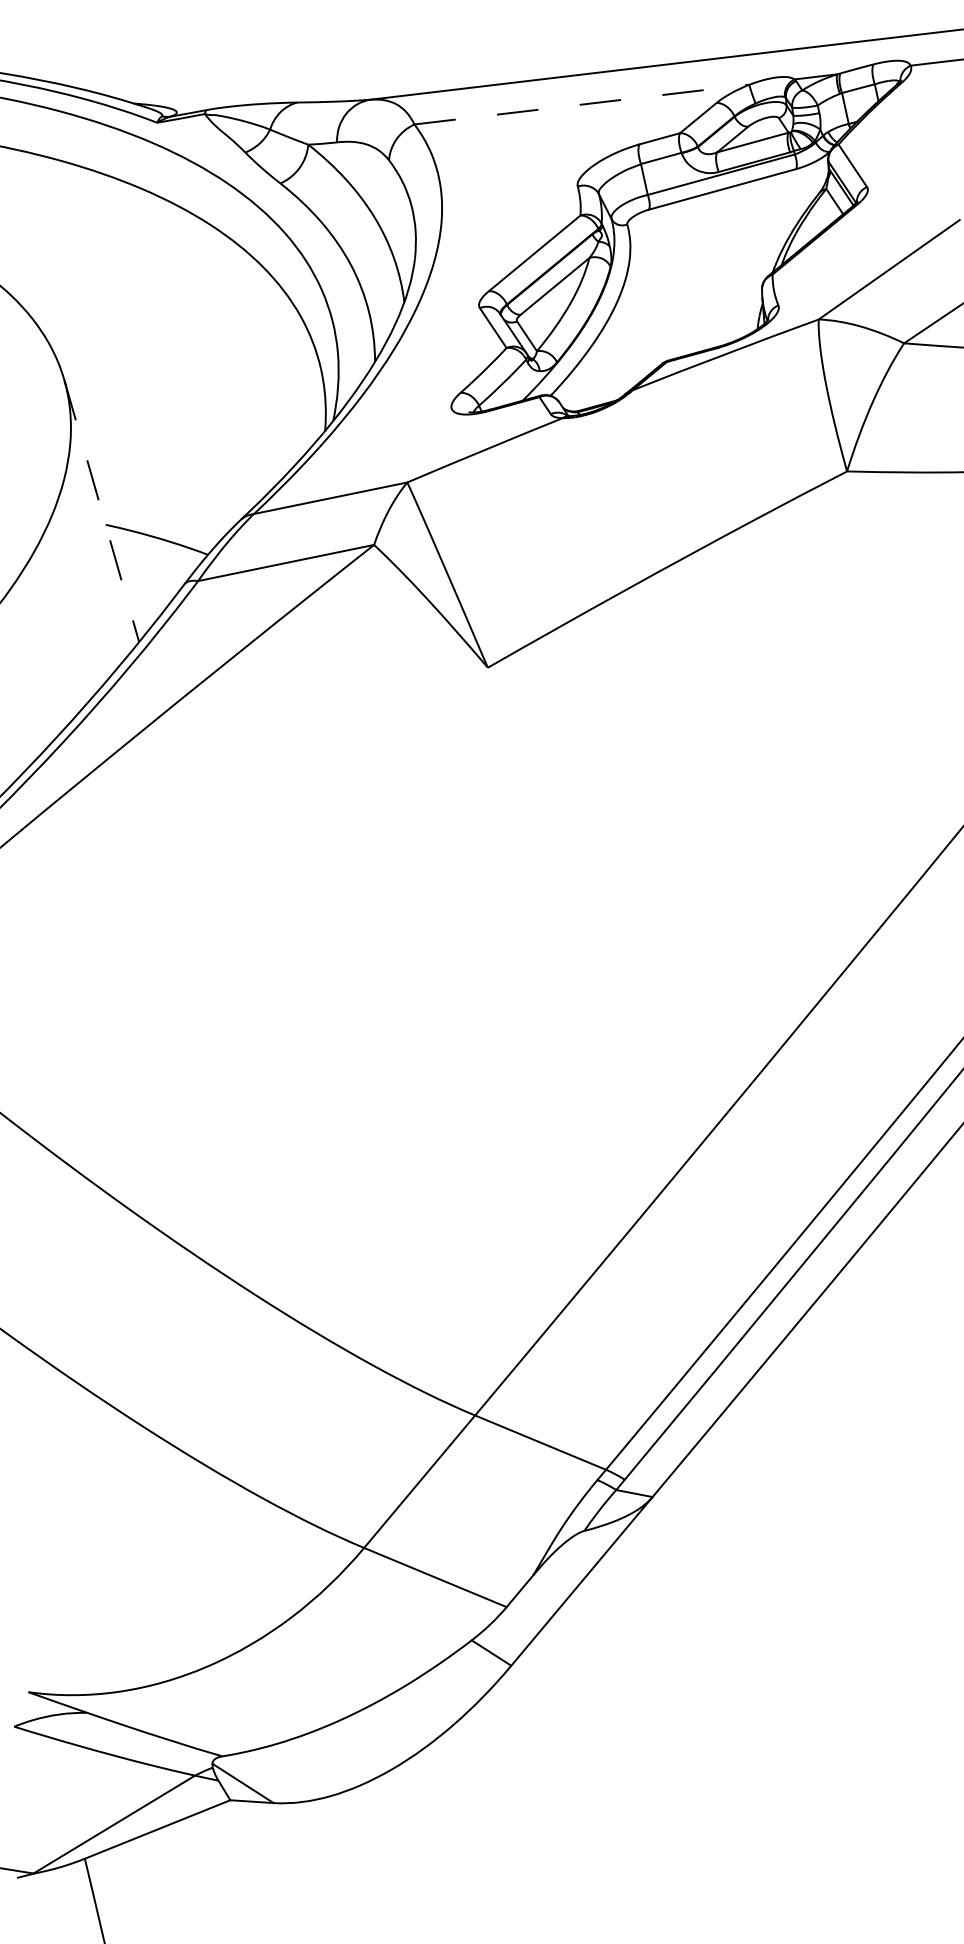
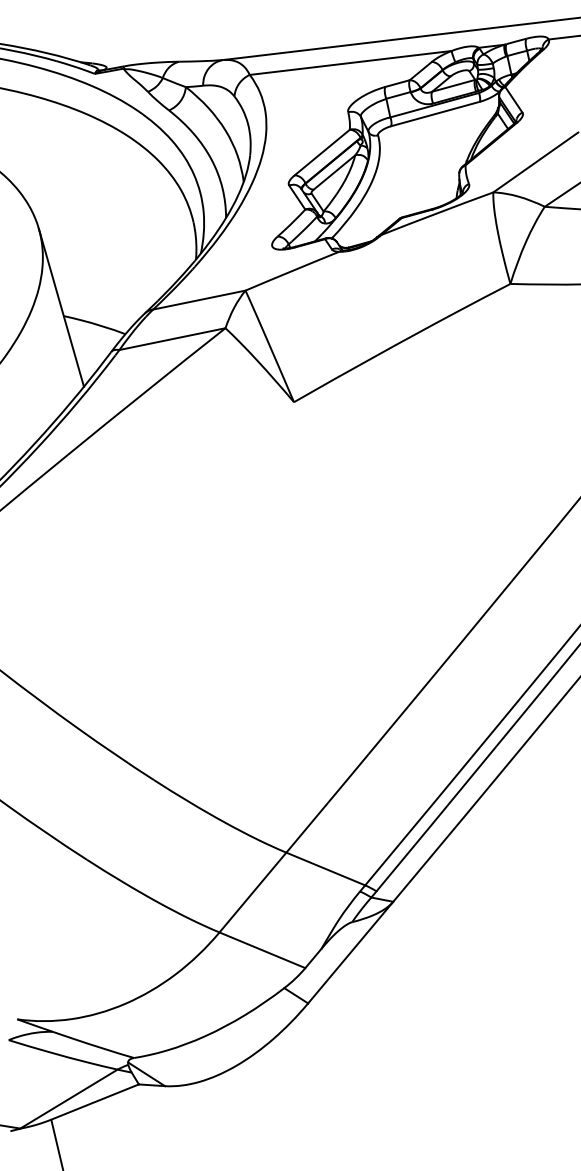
line: (581, 103) -> (350, 62), dashed -> solid
line: (101, 512) -> (61, 308), dashed -> solid

